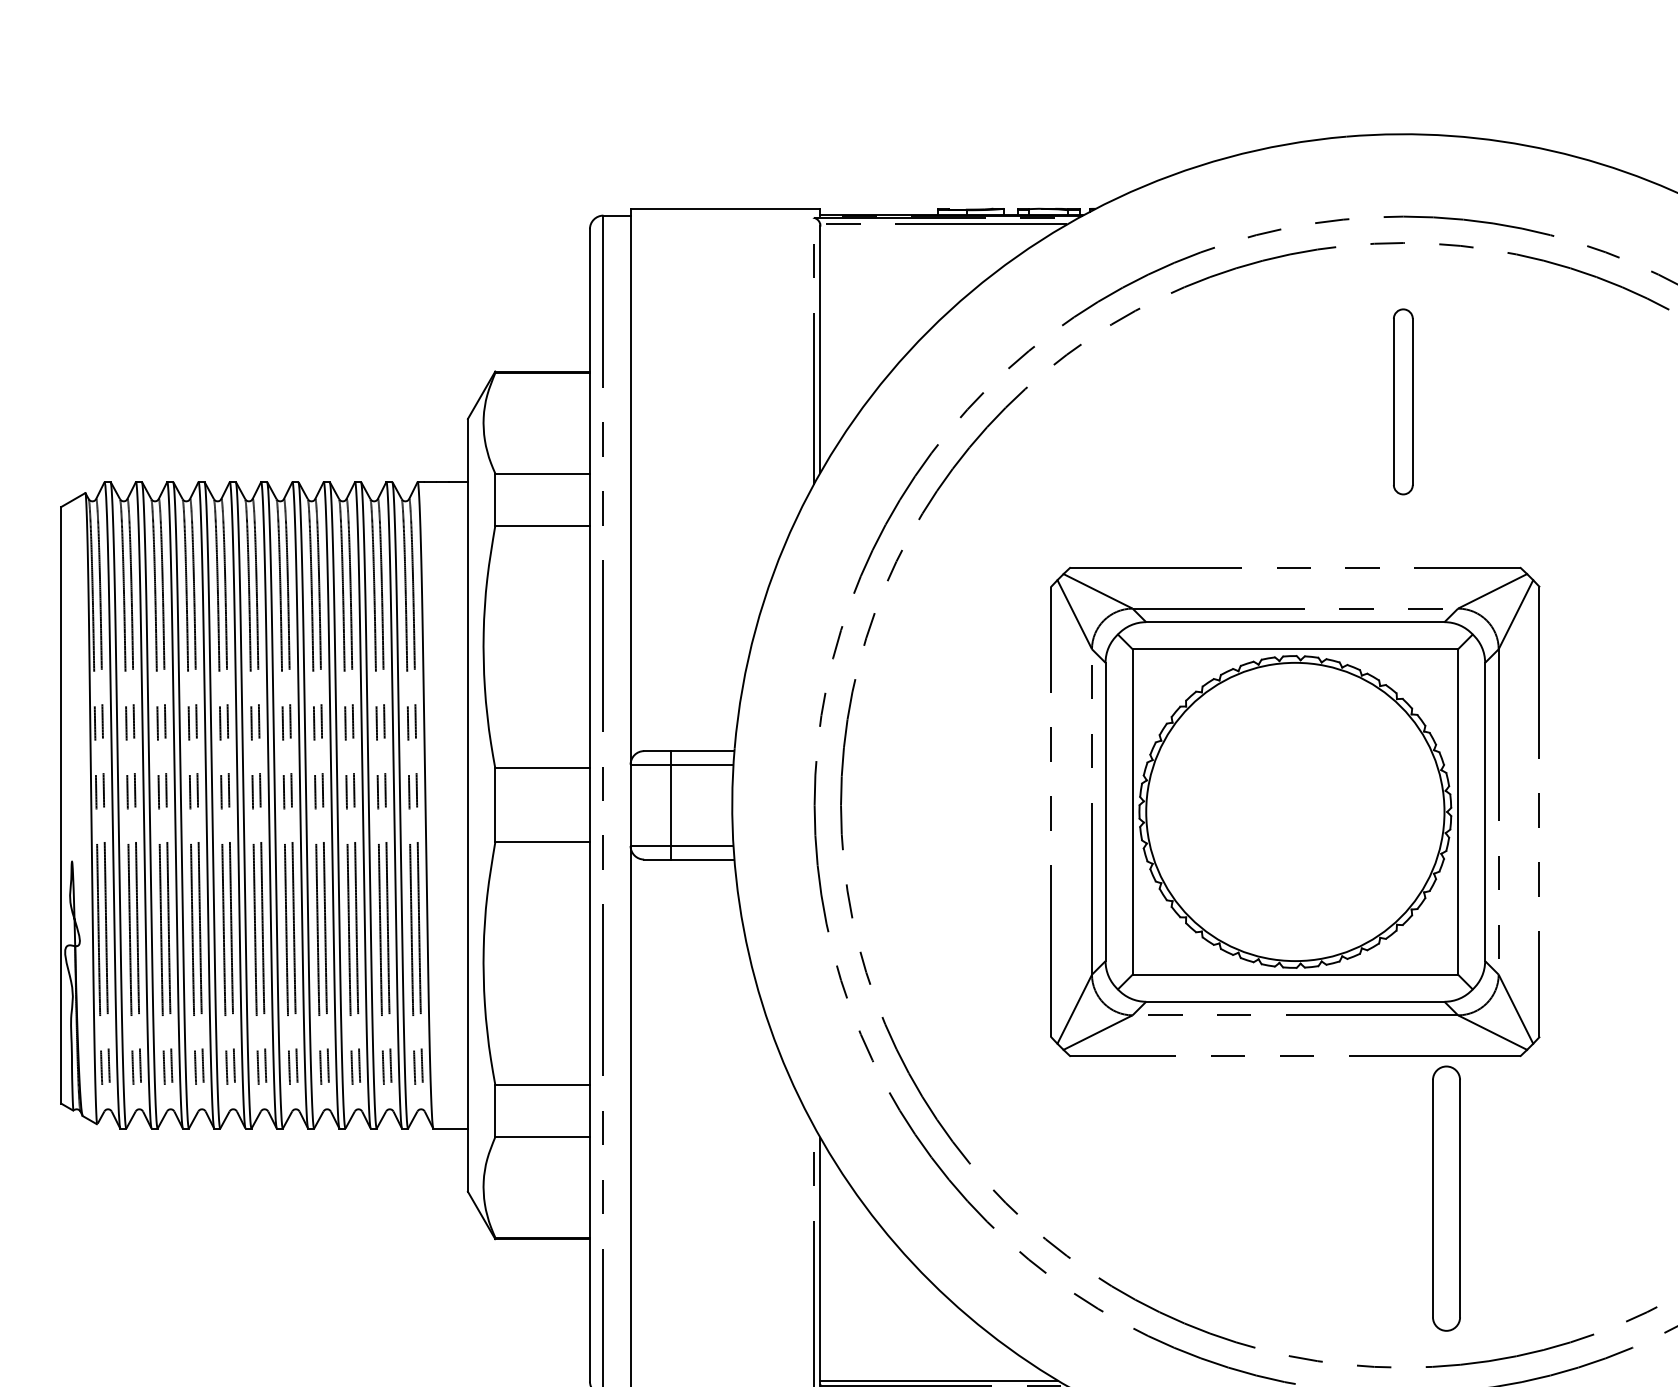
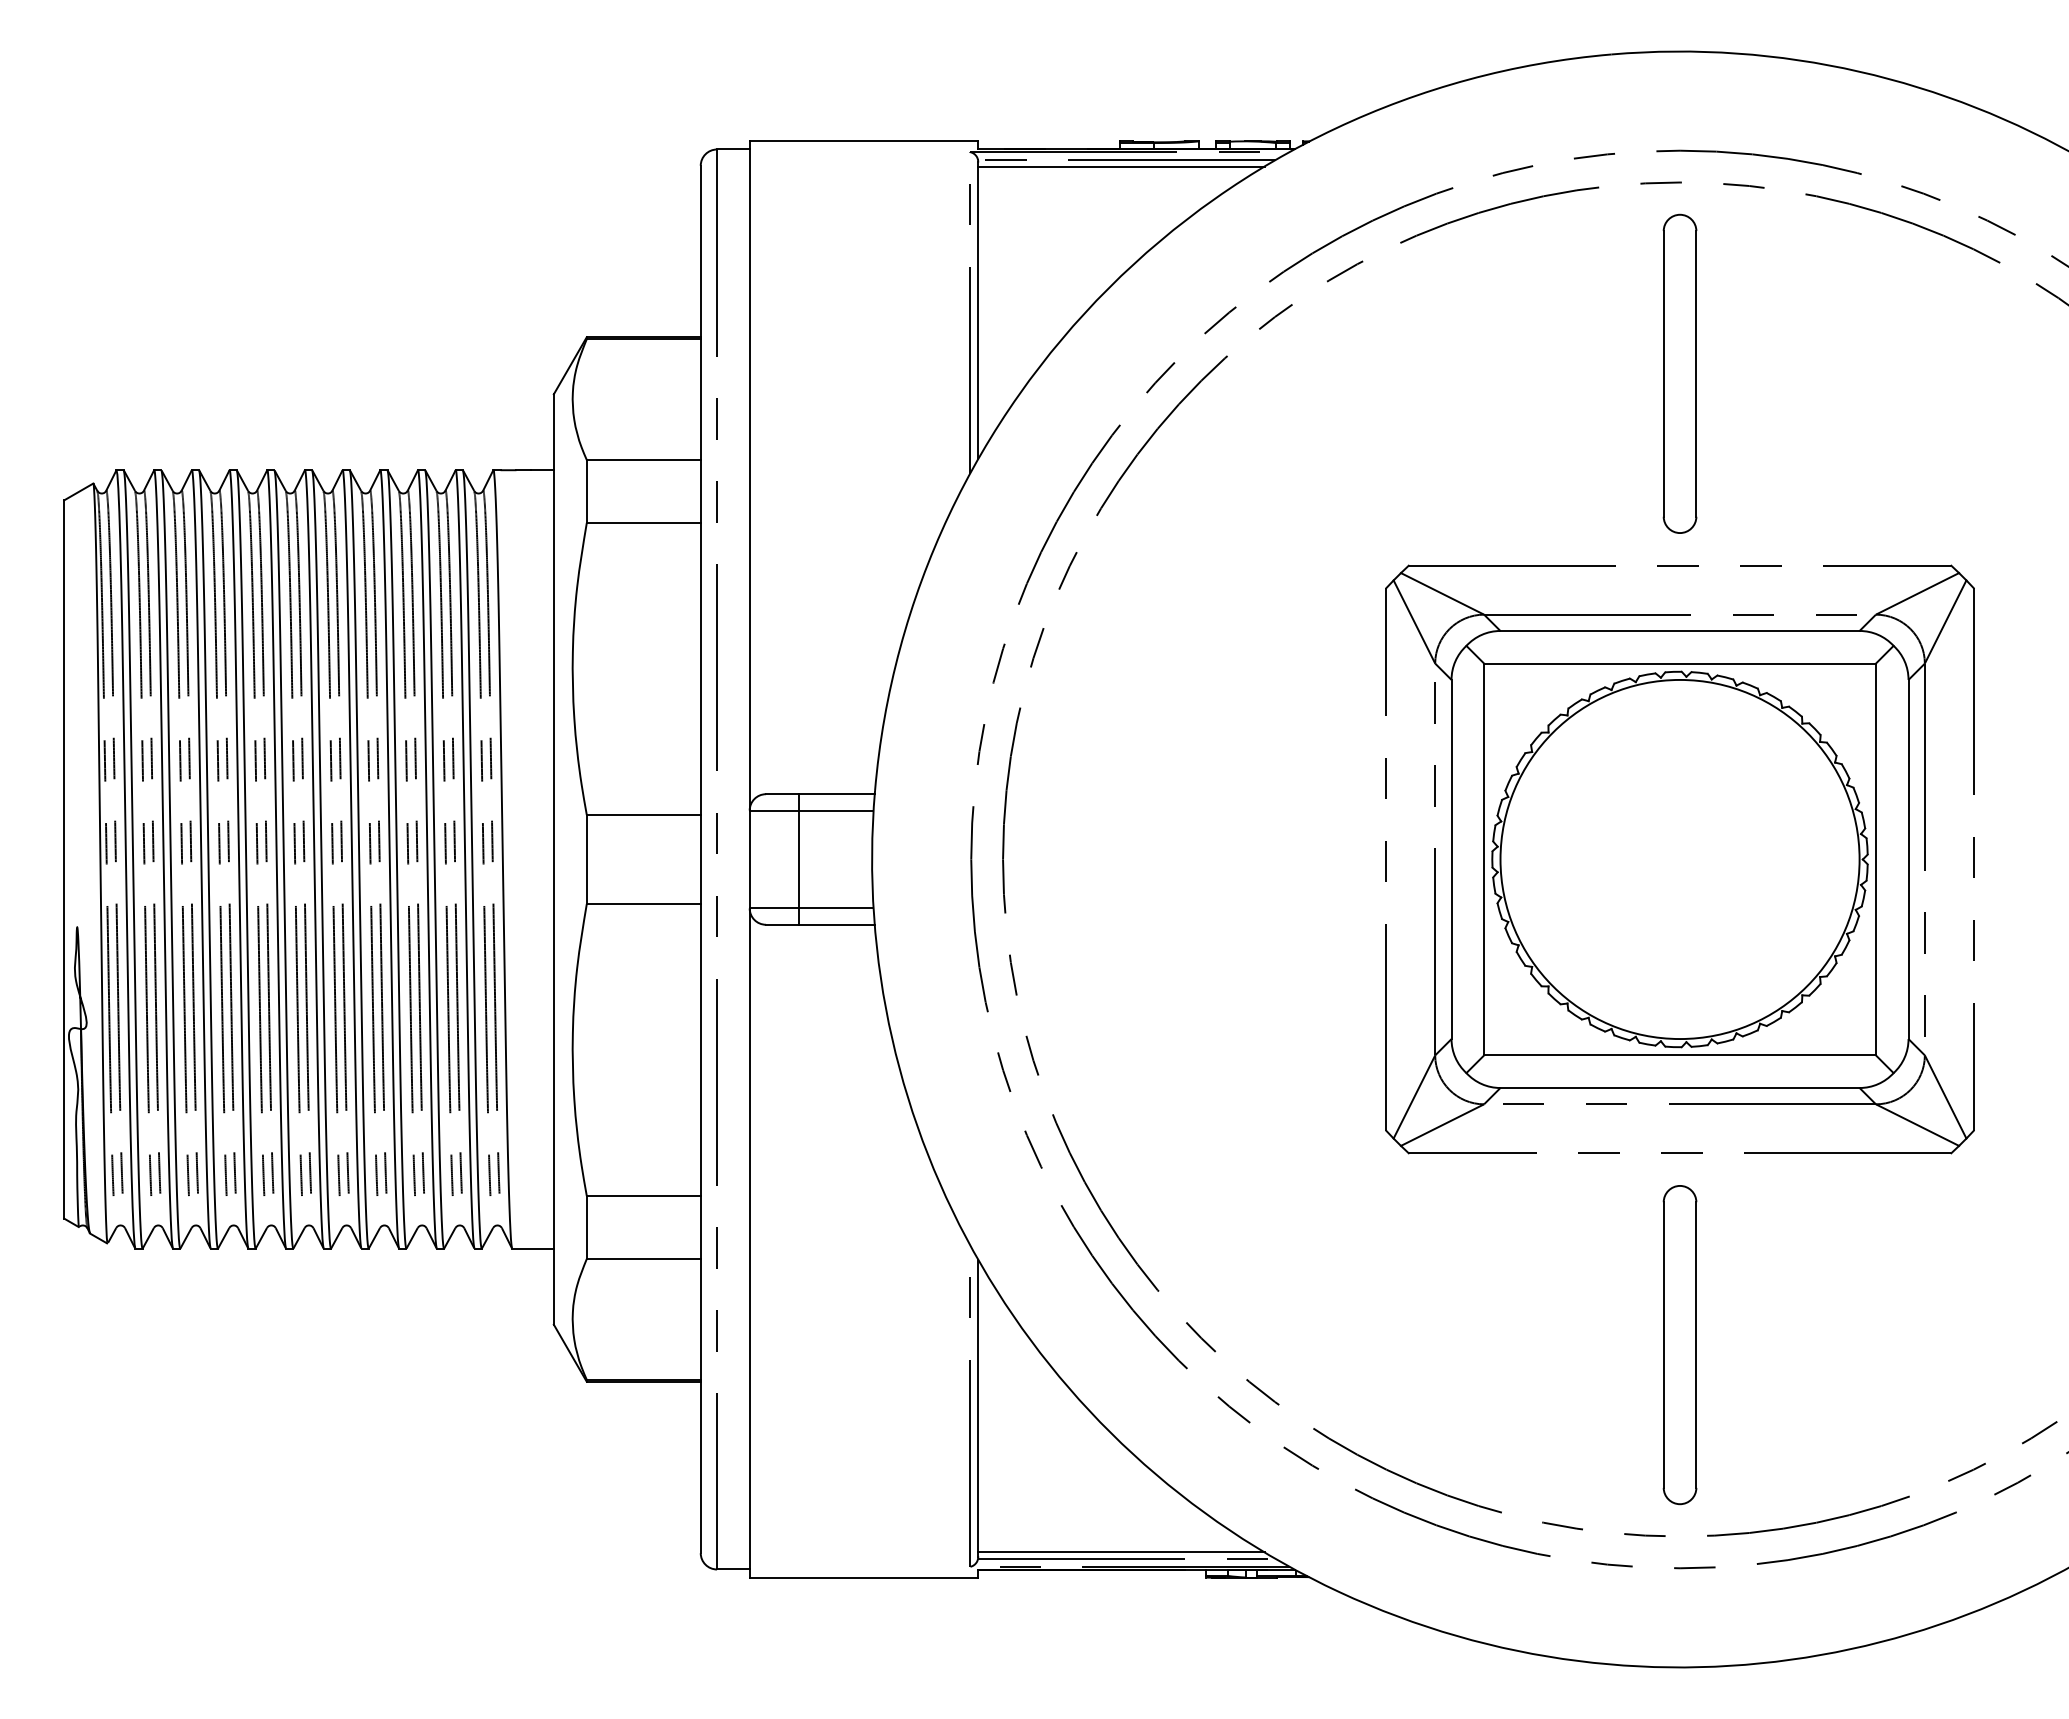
line: (939, 229) -> (1121, 166), added
part: (1402, 401) -> (1679, 373), size x1.43
part: (1294, 811) -> (1679, 859), moved
part: (1446, 1199) -> (1679, 1345), moved

